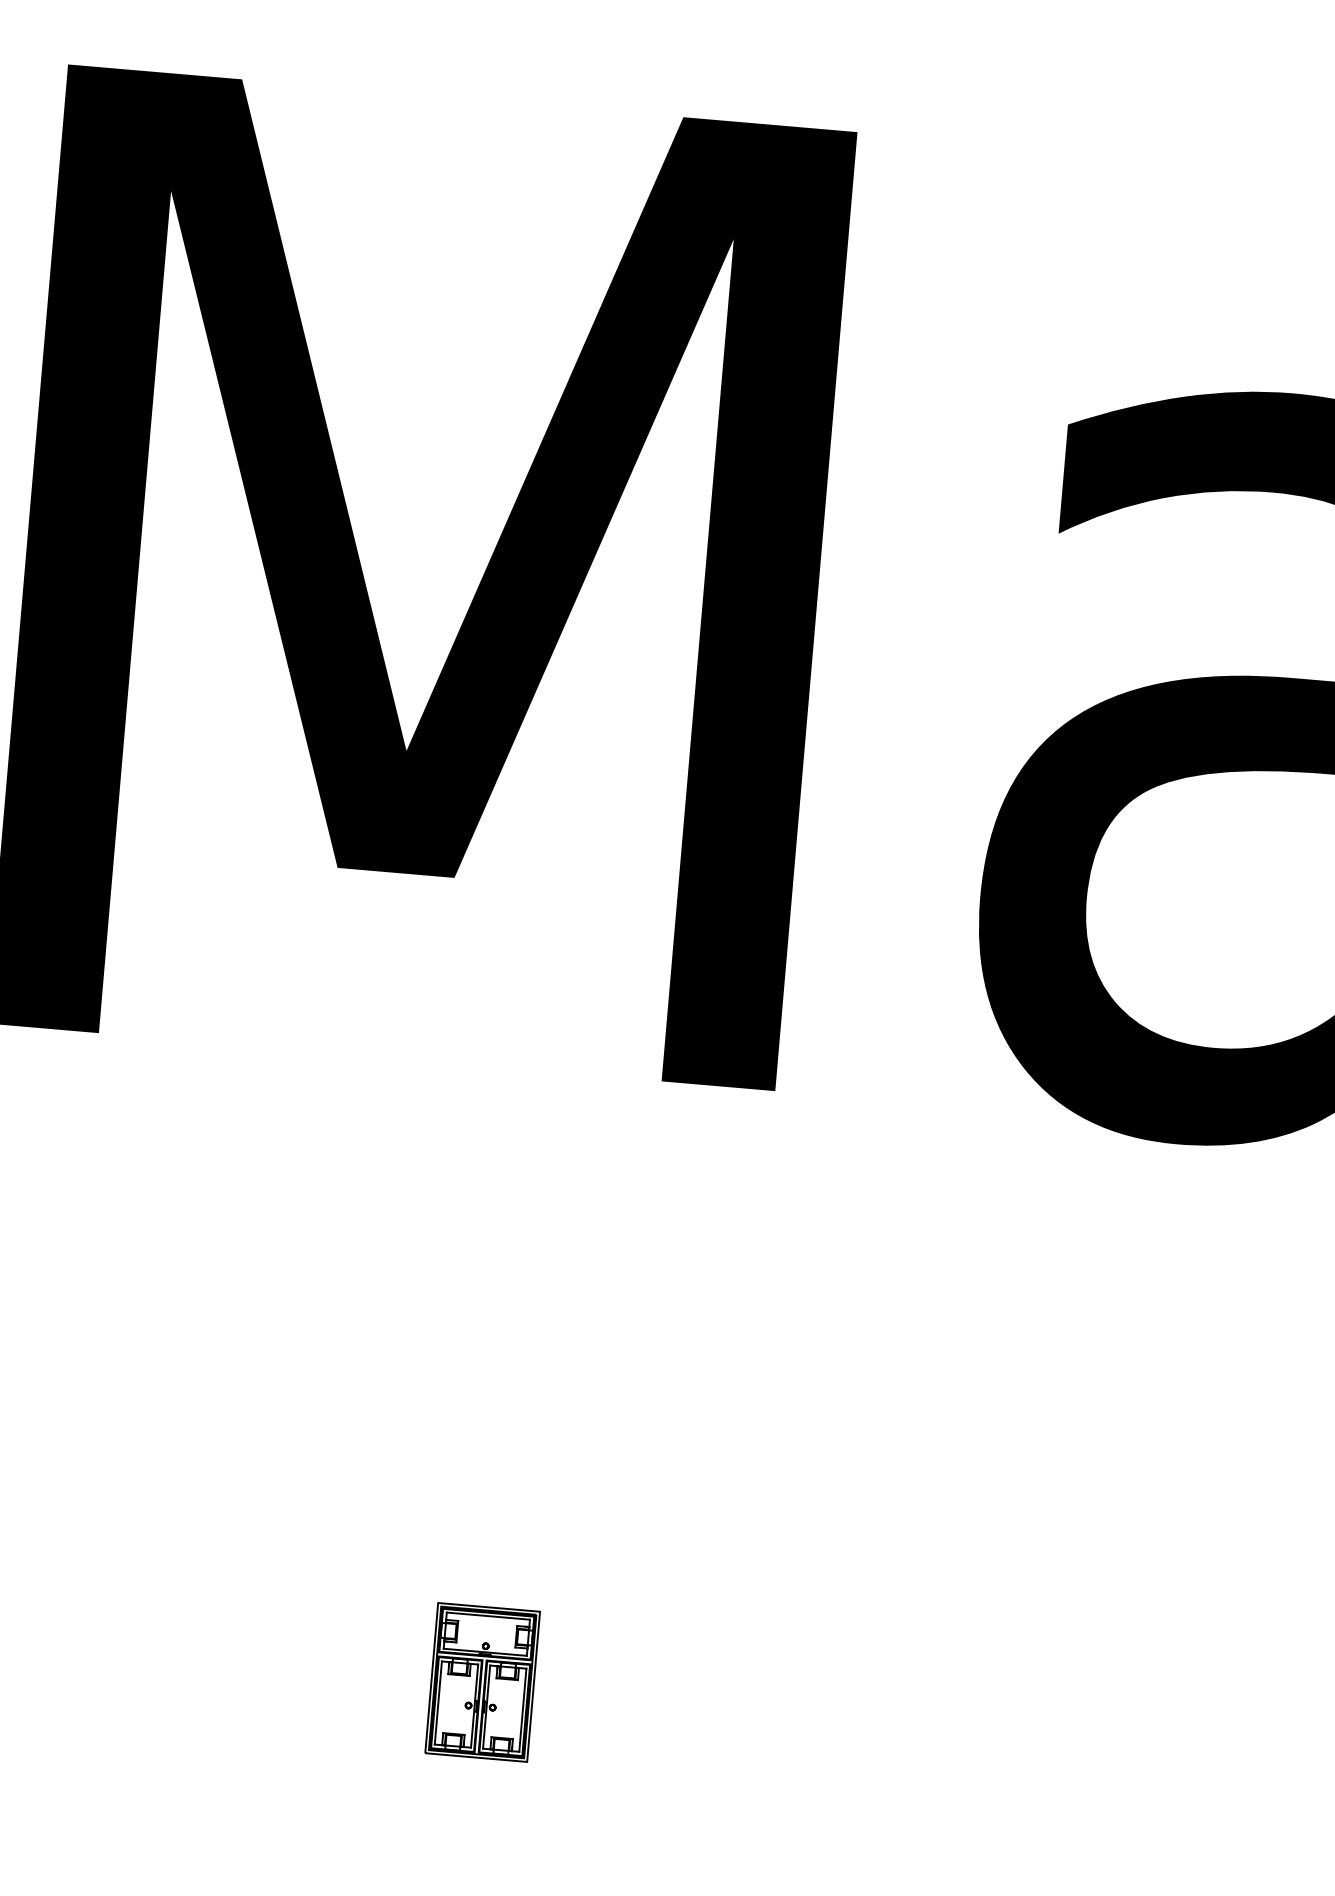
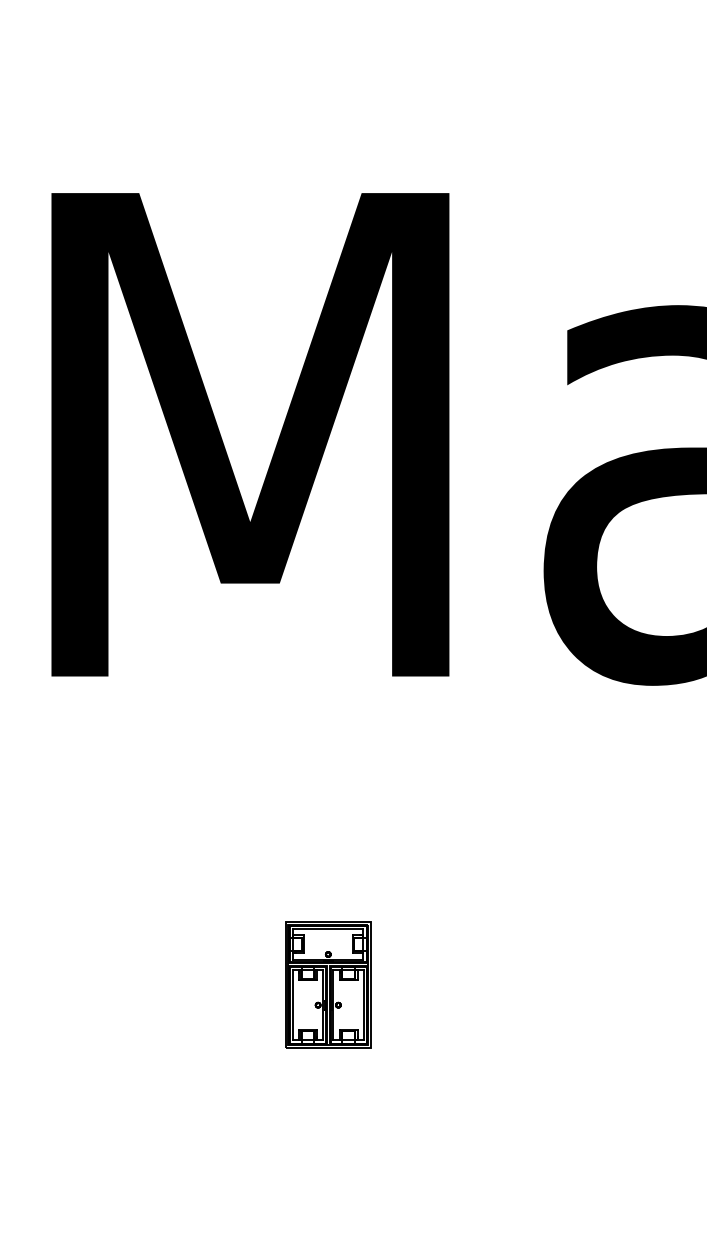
part: (483, 1681) -> (328, 984), size x1.67

